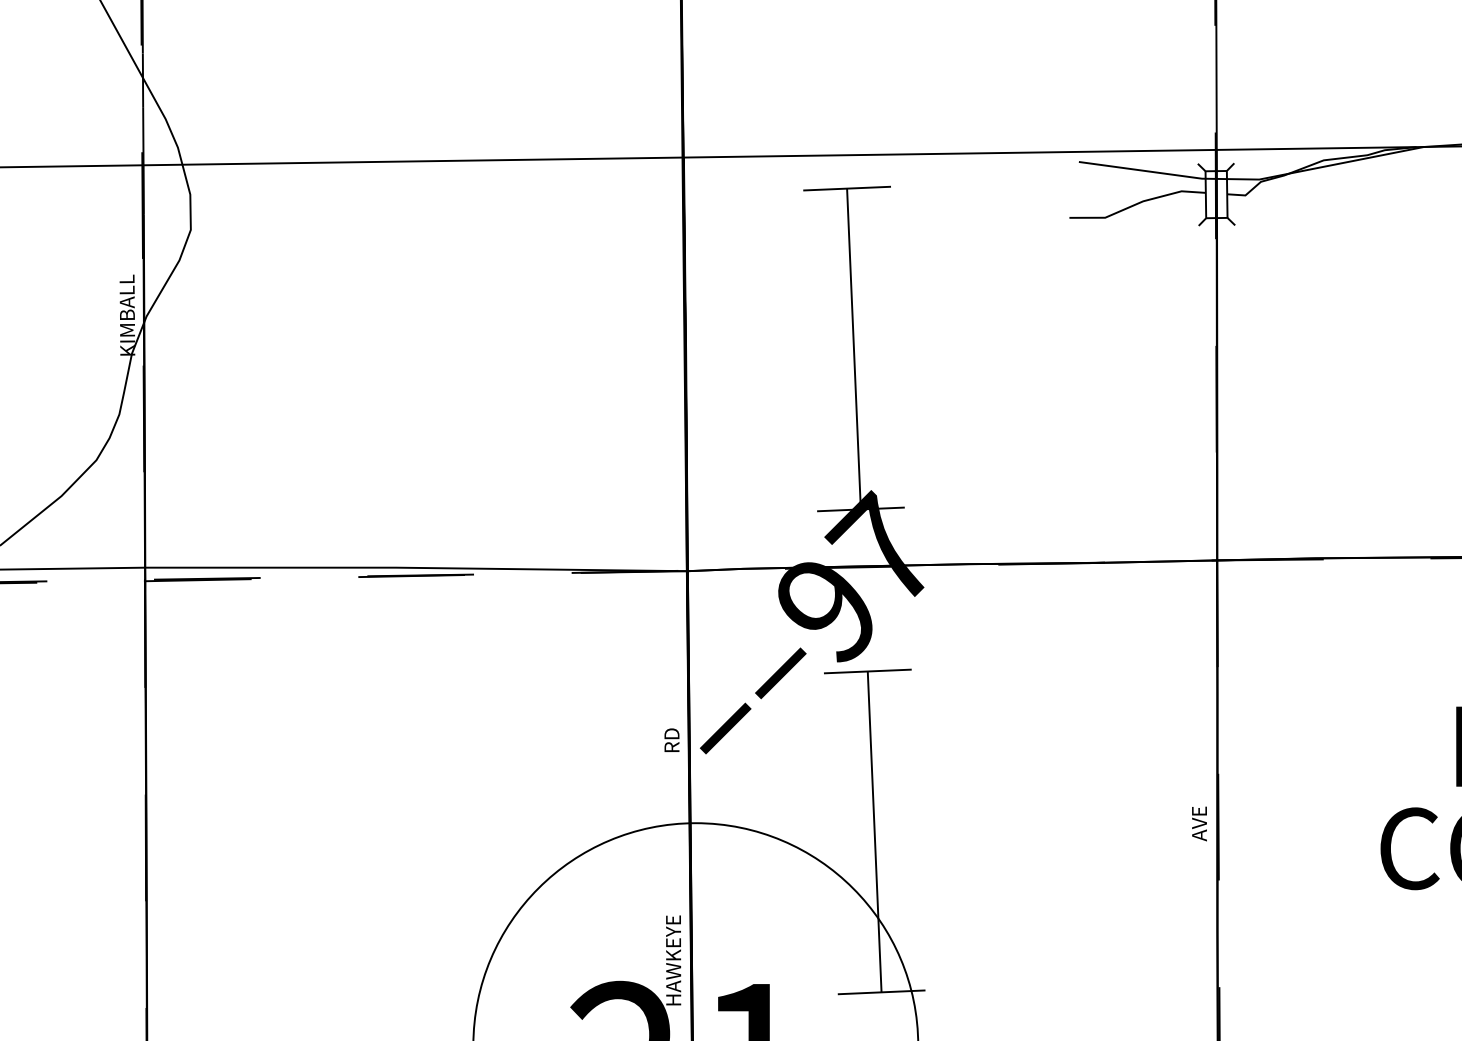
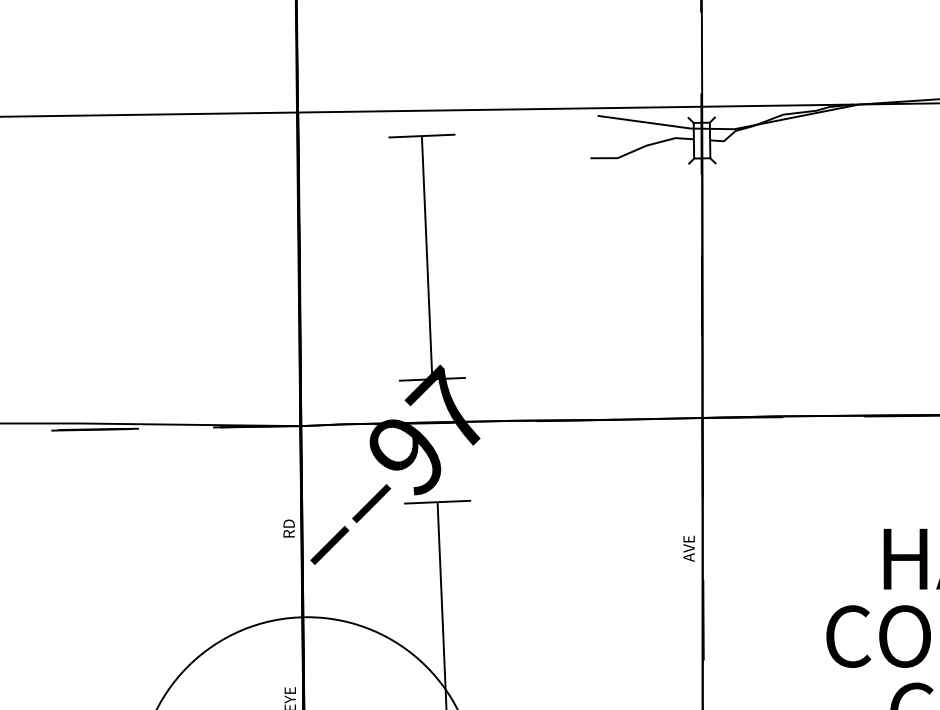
text: (671, 739) -> (288, 527), moved
text: (1199, 823) -> (689, 548), moved

